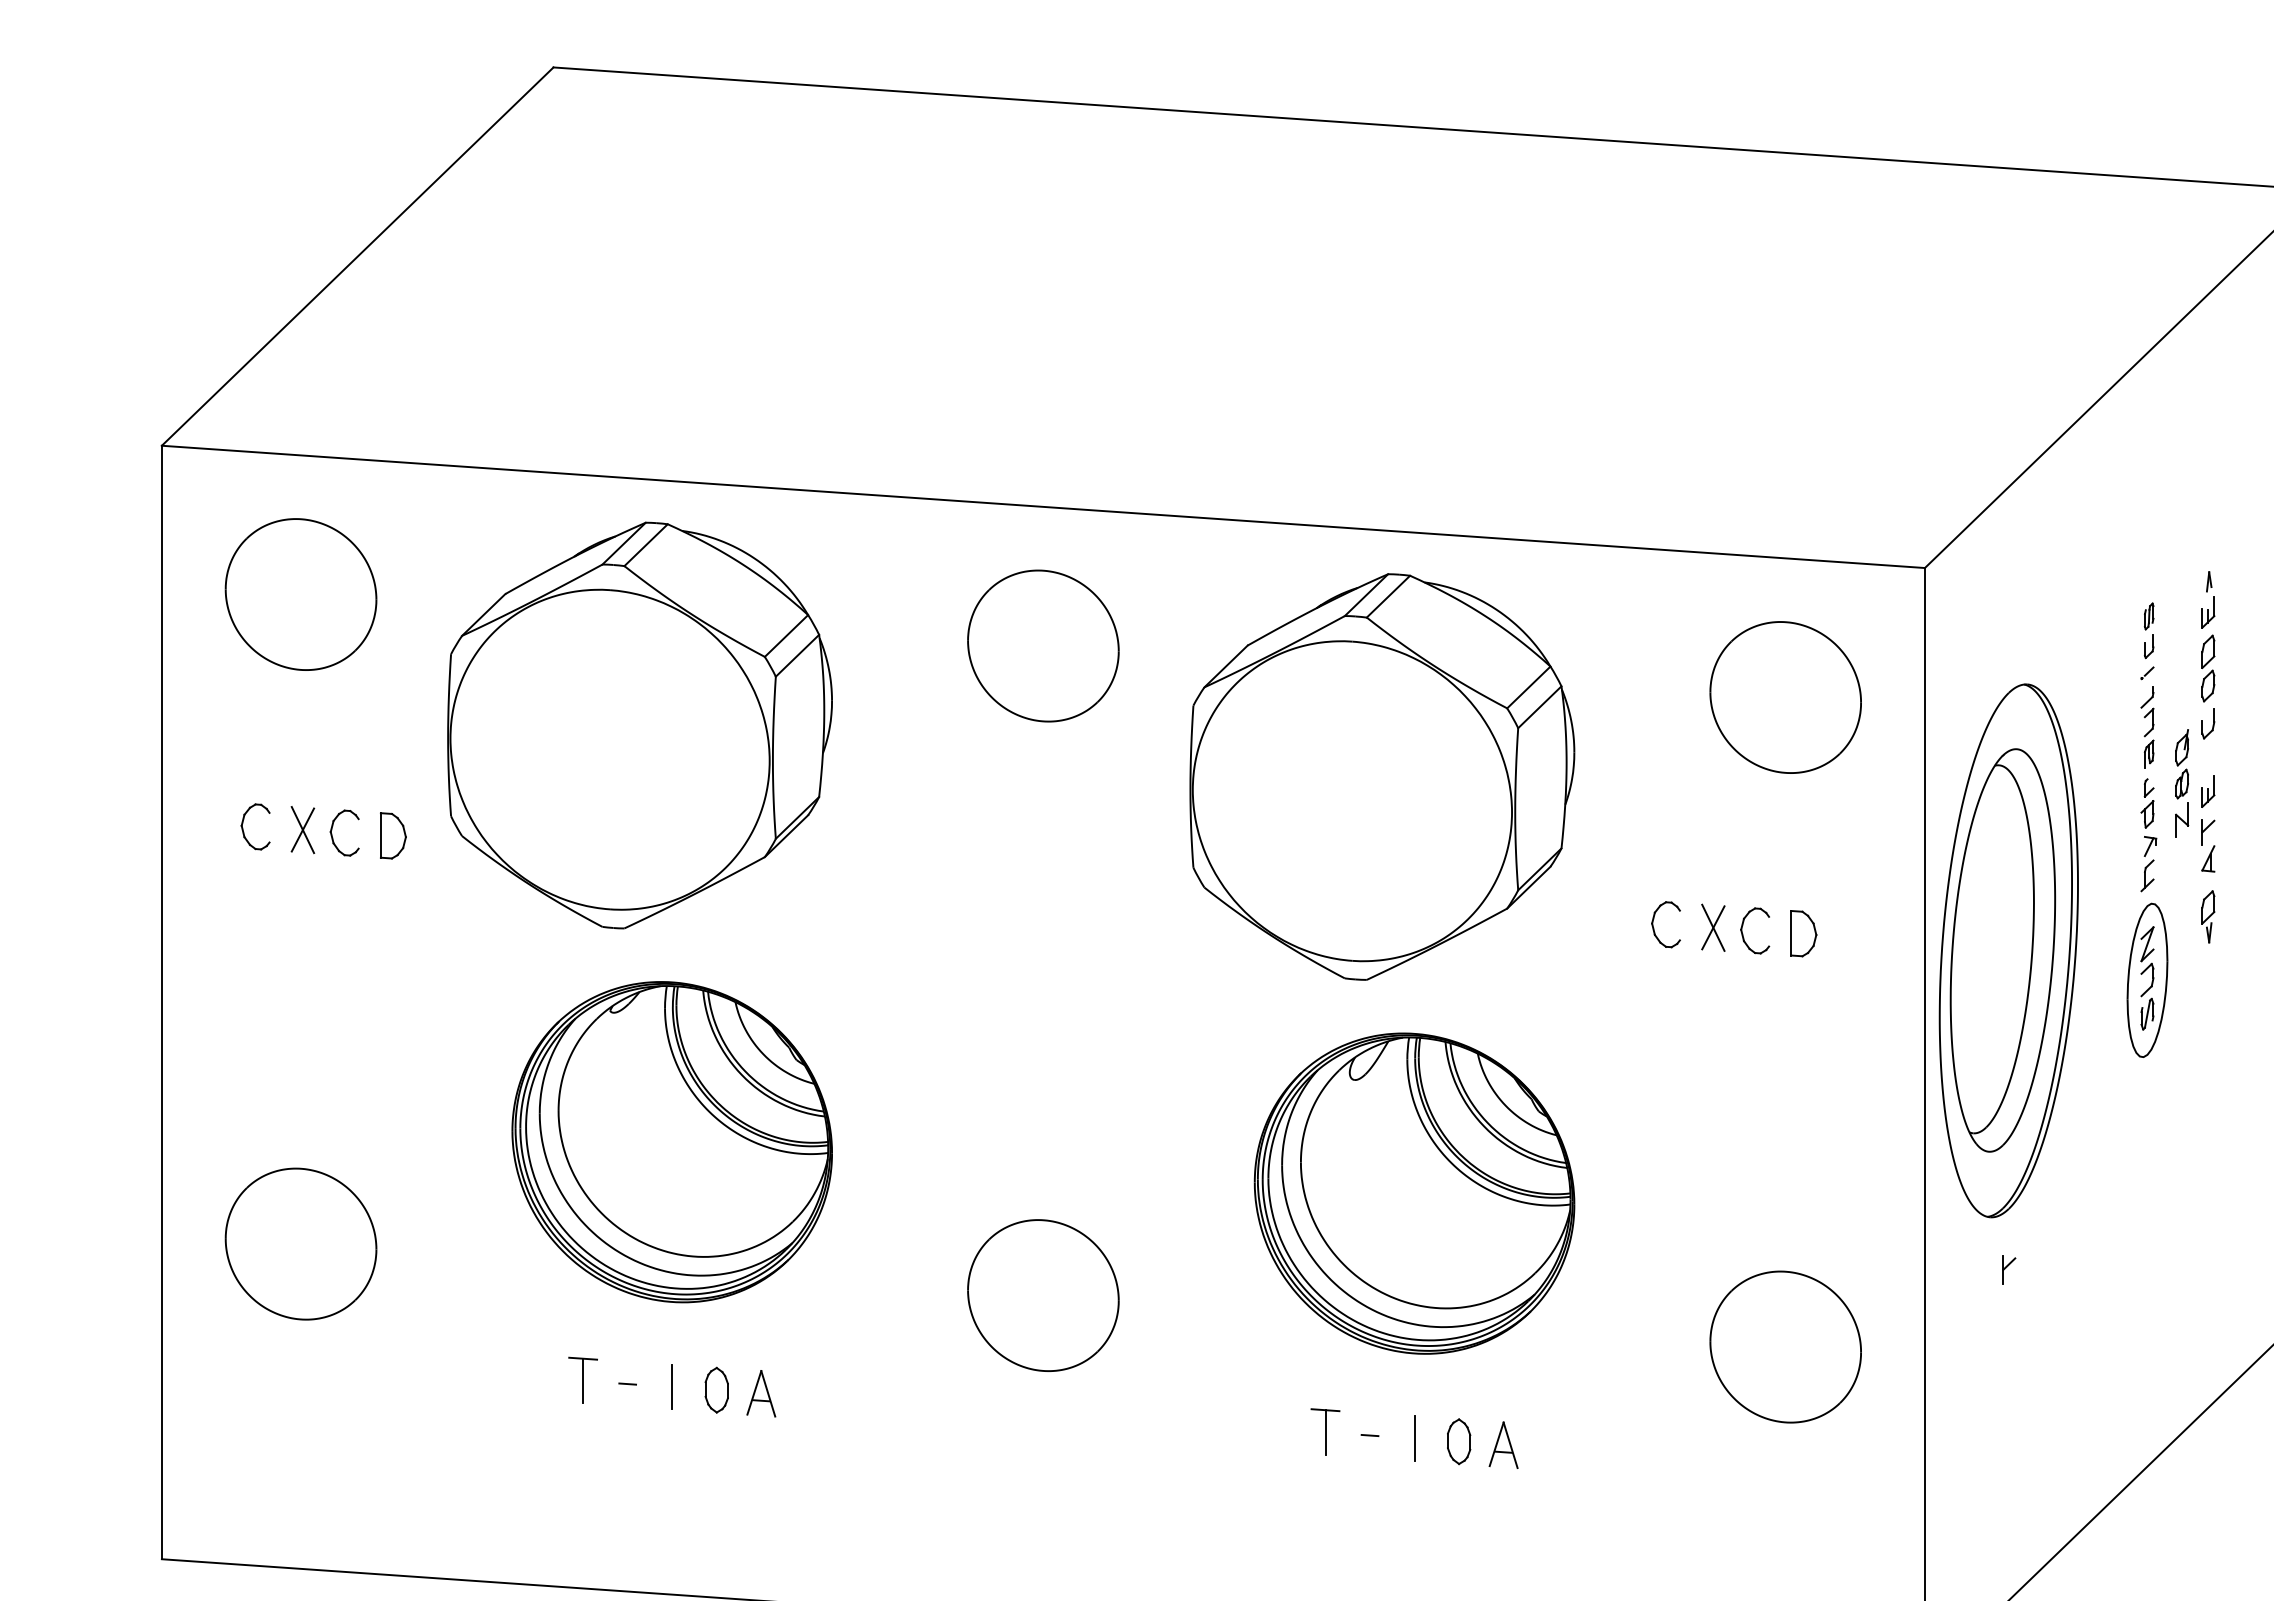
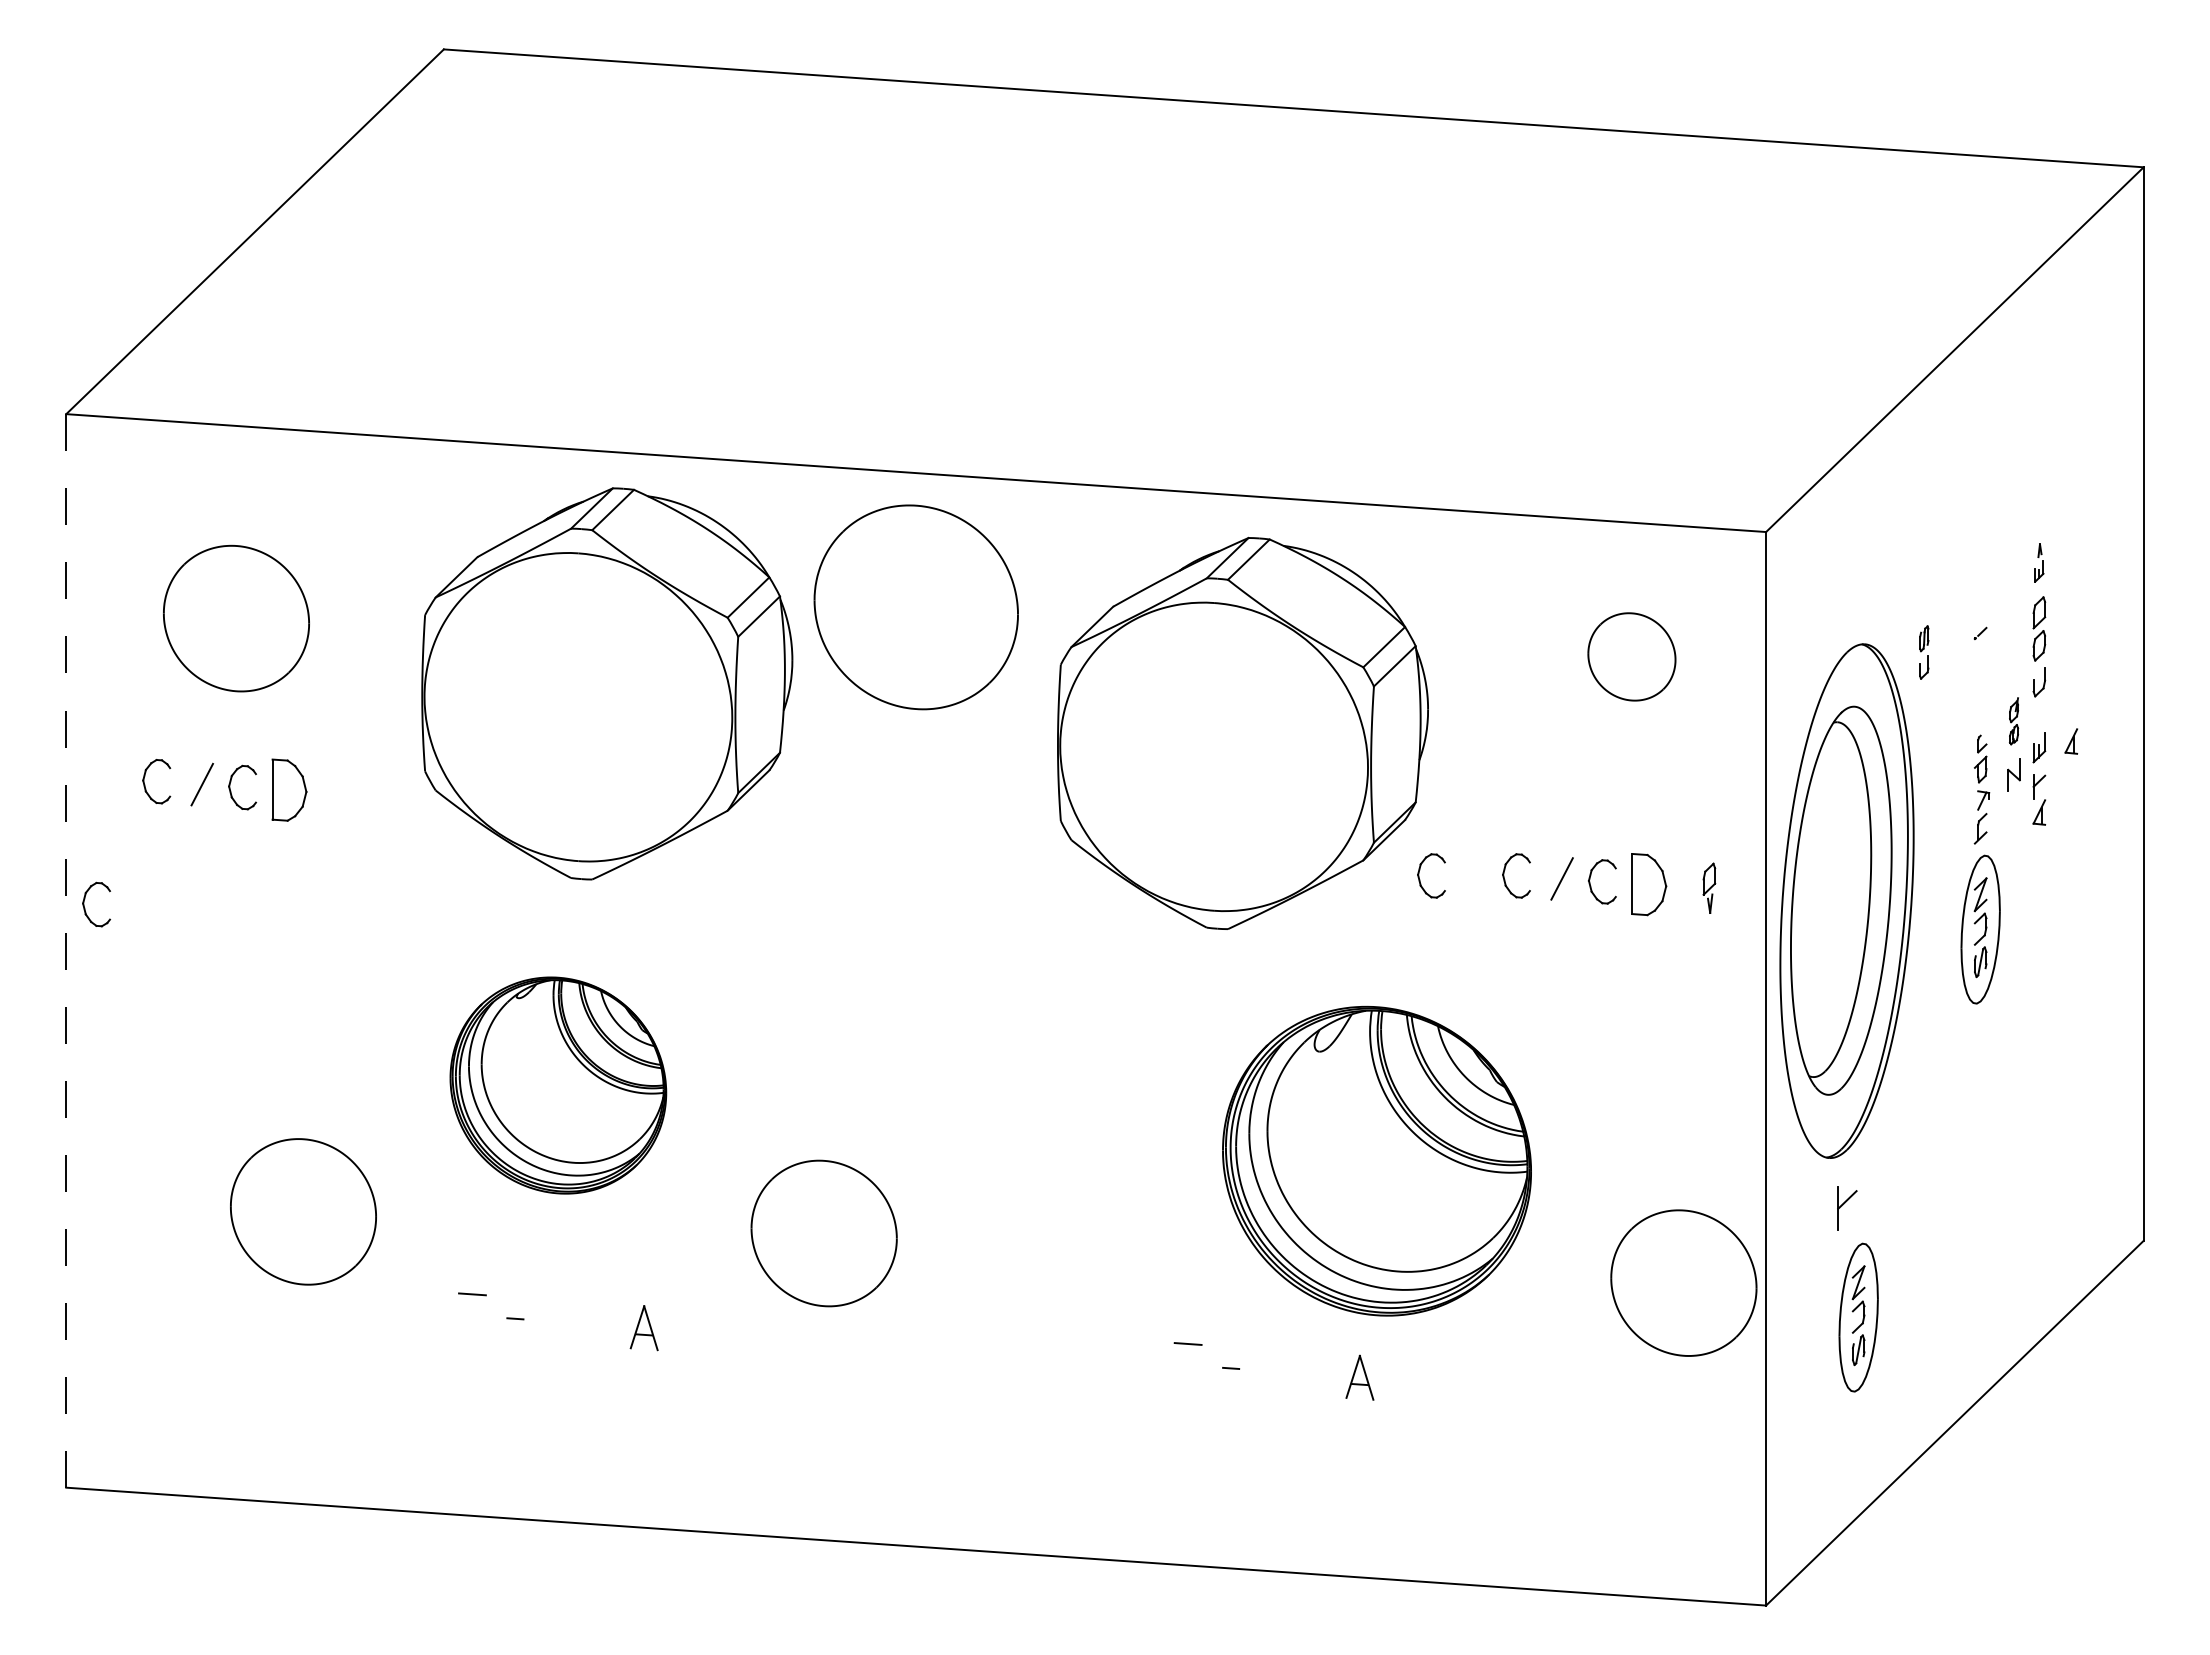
part: (301, 594) -> (236, 618), moved
part: (2208, 599) -> (2039, 562), size x0.7
part: (2149, 630) -> (1924, 652), moved
part: (1042, 645) -> (915, 606), size x1.4
part: (1785, 697) -> (1631, 656), size x0.6
part: (640, 725) -> (607, 683), moved
part: (2147, 727) -> (1980, 685), removed
part: (2181, 764) -> (2013, 721), size x0.7
part: (2241, 785) -> (2071, 741), added
line: (303, 829) -> (202, 784), removed
part: (393, 836) -> (289, 790), size x1.4
part: (2208, 915) -> (1709, 887), moved
line: (1712, 927) -> (1561, 878), removed
part: (1566, 928) -> (1420, 879), added
part: (1803, 933) -> (1649, 884), size x1.4
part: (181, 958) -> (85, 908), added
line: (162, 1002) -> (66, 950), solid -> dashed
part: (672, 1142) -> (558, 1085), size x0.7
part: (1414, 1192) -> (1376, 1160), moved
part: (301, 1243) -> (303, 1211), moved
part: (2009, 1269) -> (1847, 1208), size x1.6
part: (1042, 1295) -> (823, 1233), moved
part: (1785, 1346) -> (1683, 1282), moved
line: (583, 1380) -> (472, 1315), removed
part: (2020, 1382) -> (1858, 1317), added
line: (672, 1386) -> (558, 1321), removed
part: (715, 1389) -> (600, 1324), removed
line: (1325, 1431) -> (1188, 1364), removed
line: (1415, 1437) -> (1274, 1370), removed
part: (1458, 1440) -> (1316, 1373), removed

